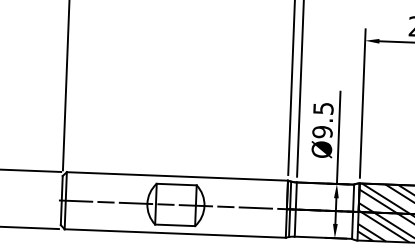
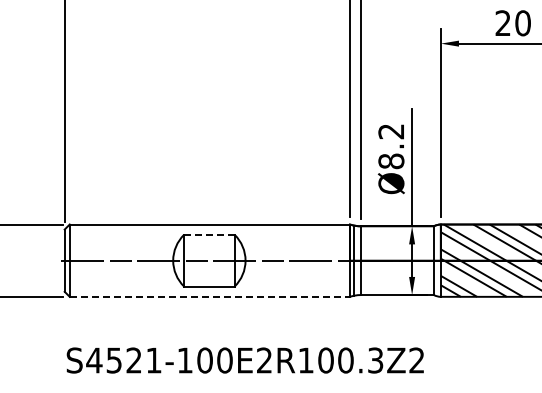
text: (323, 120) -> (391, 146), Ø9.5 -> Ø8.2
line: (176, 184) -> (209, 234), solid -> dashed
line: (175, 233) -> (210, 296), solid -> dashed

